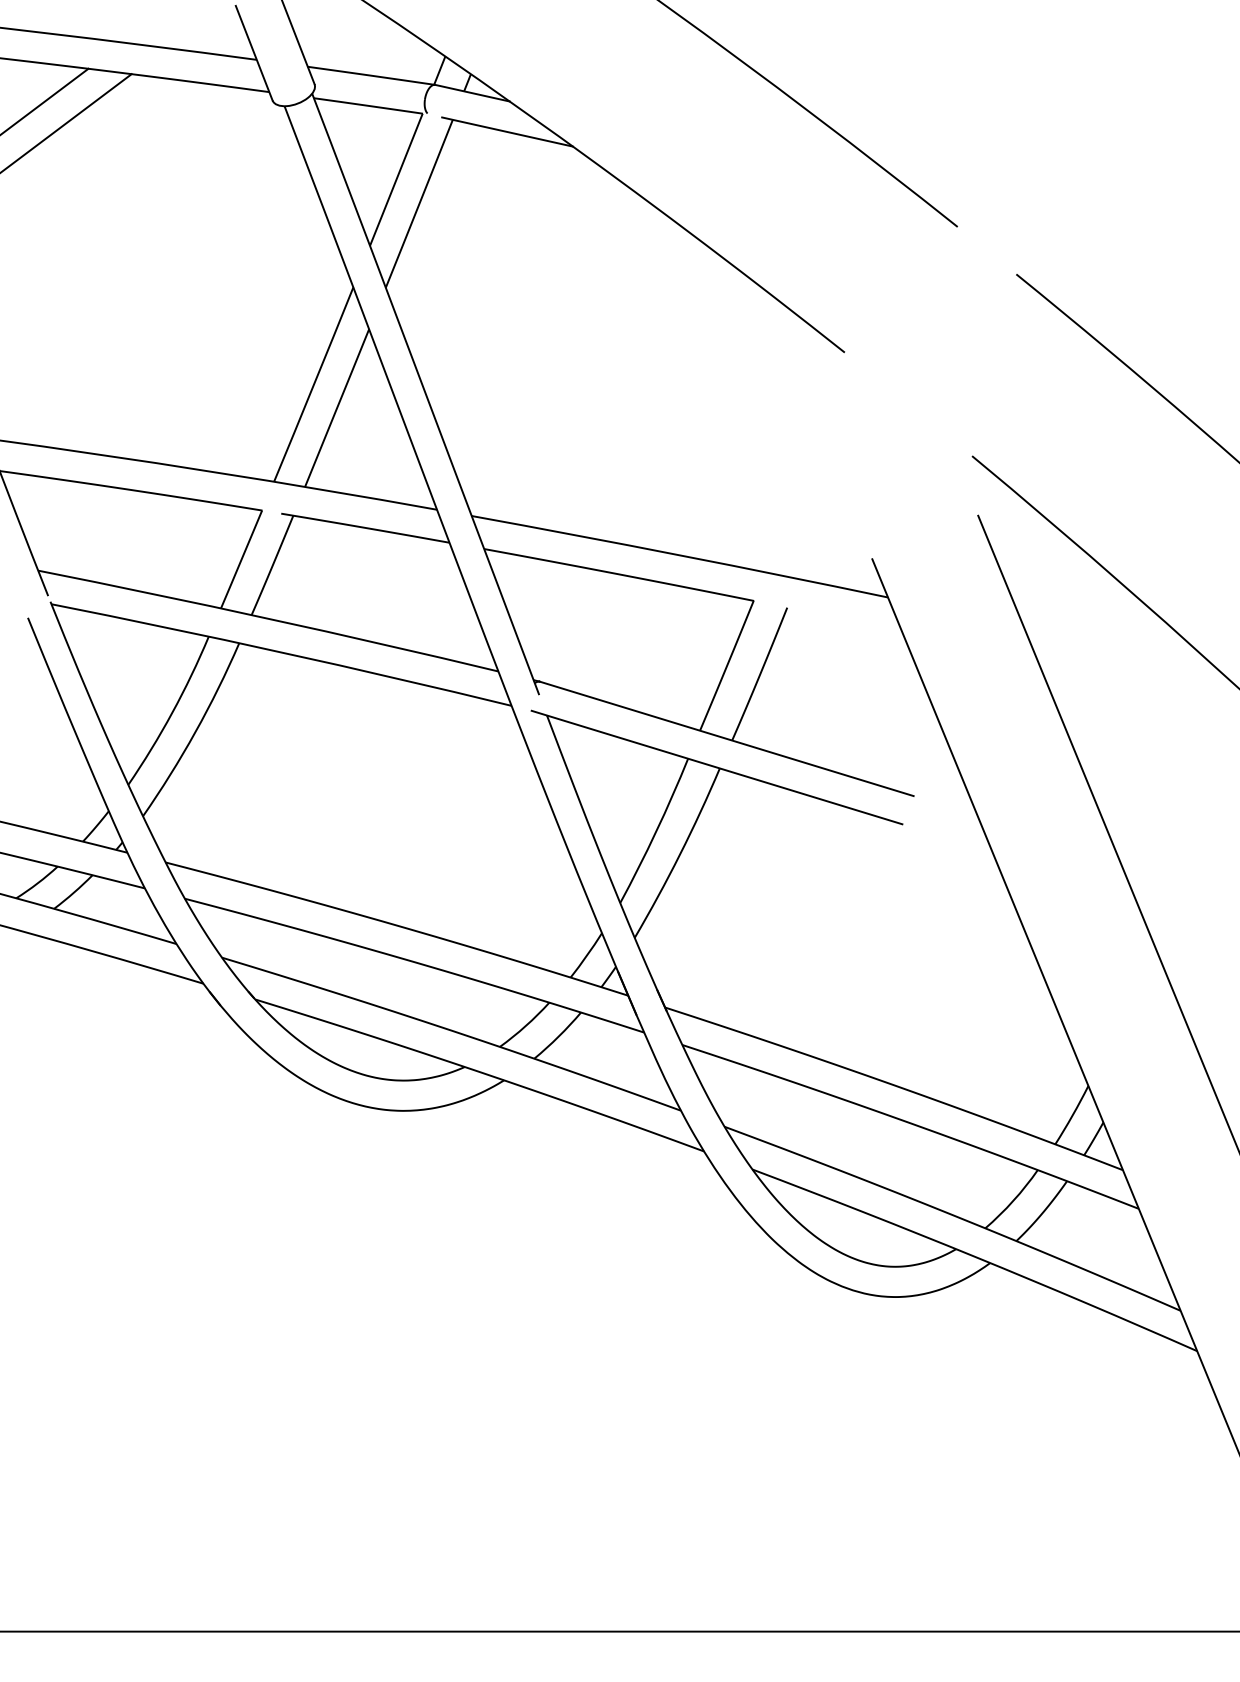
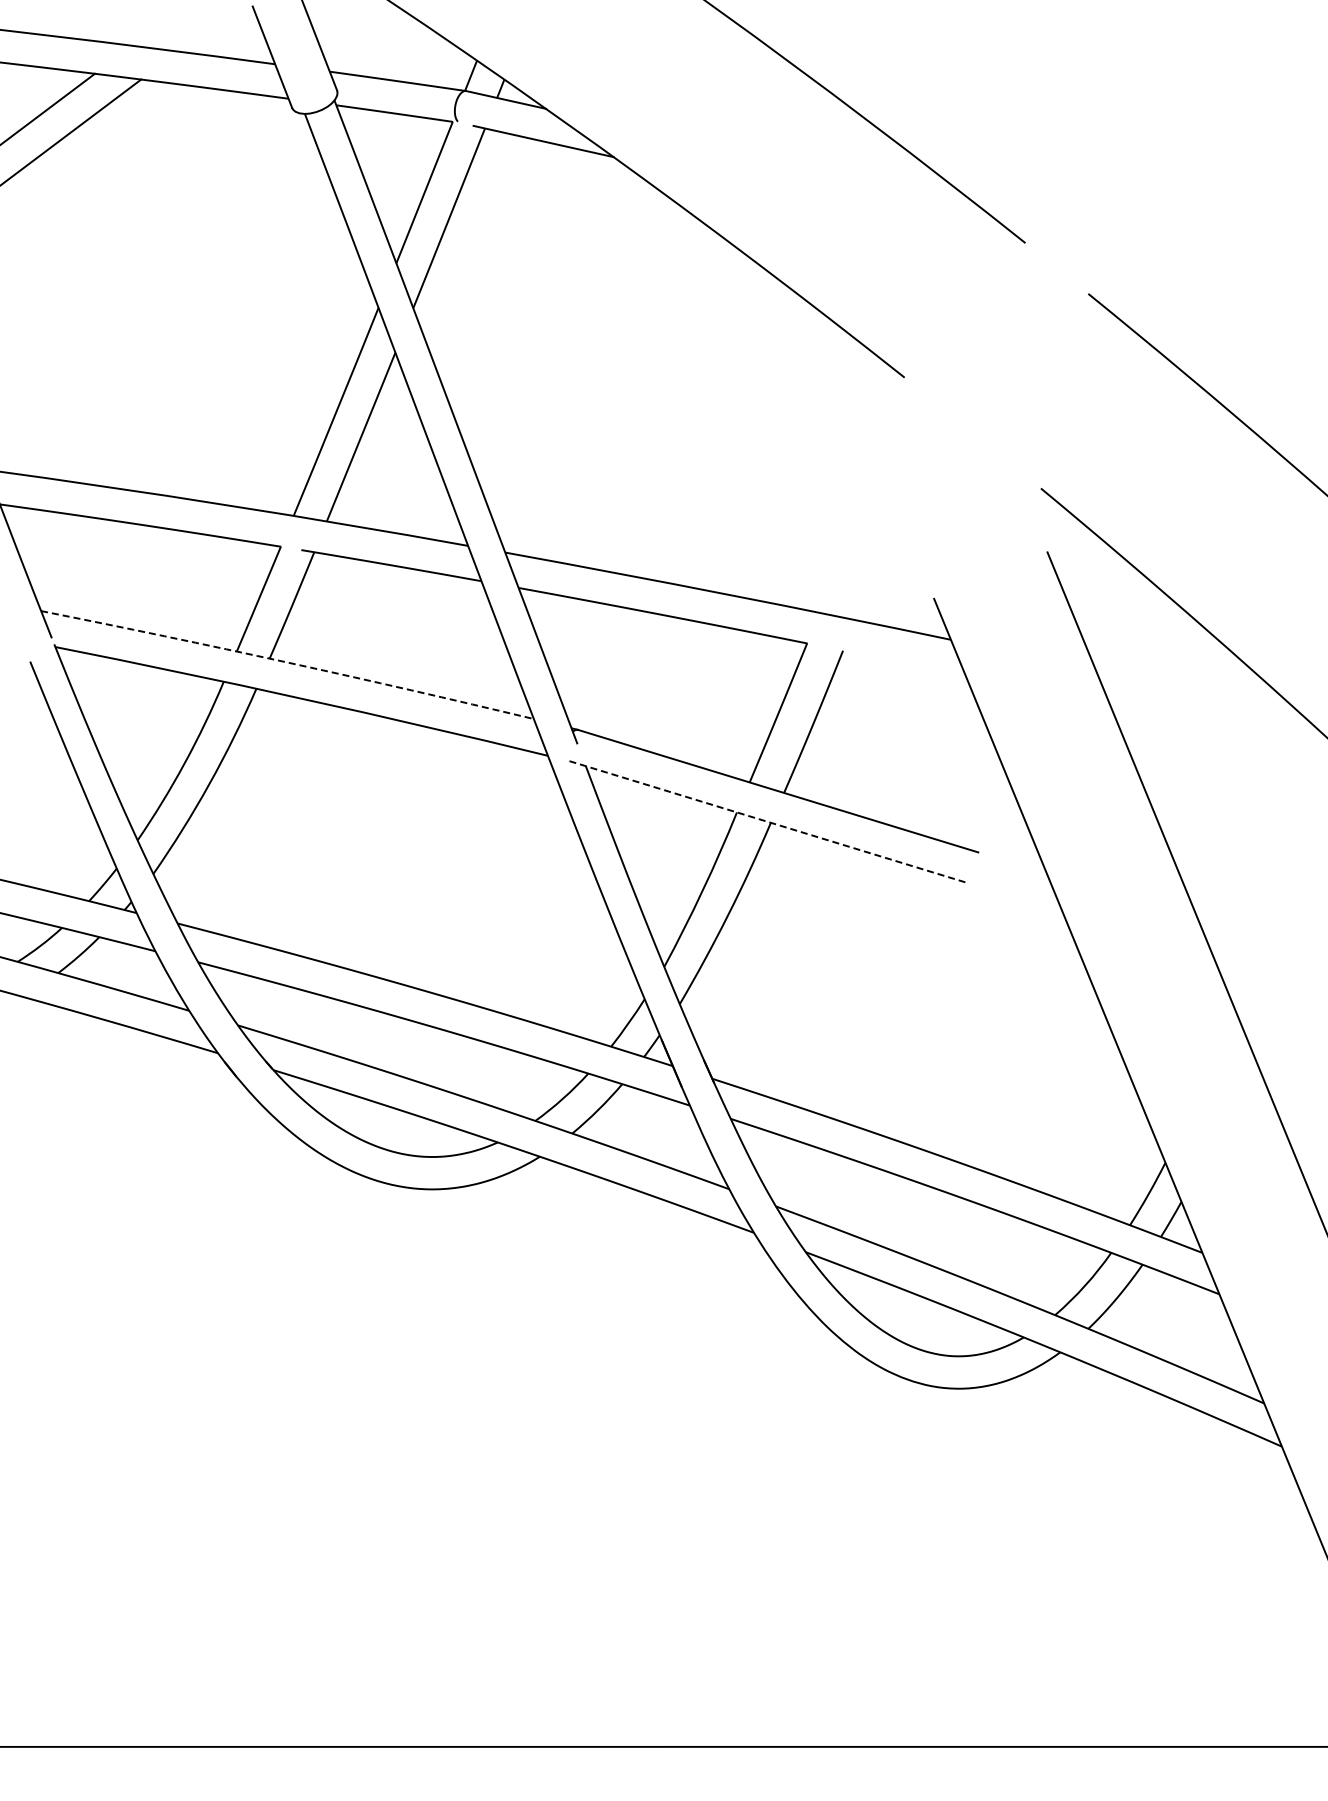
arc: (269, 618) -> (288, 662), solid -> dashed
line: (717, 768) -> (768, 822), solid -> dashed

